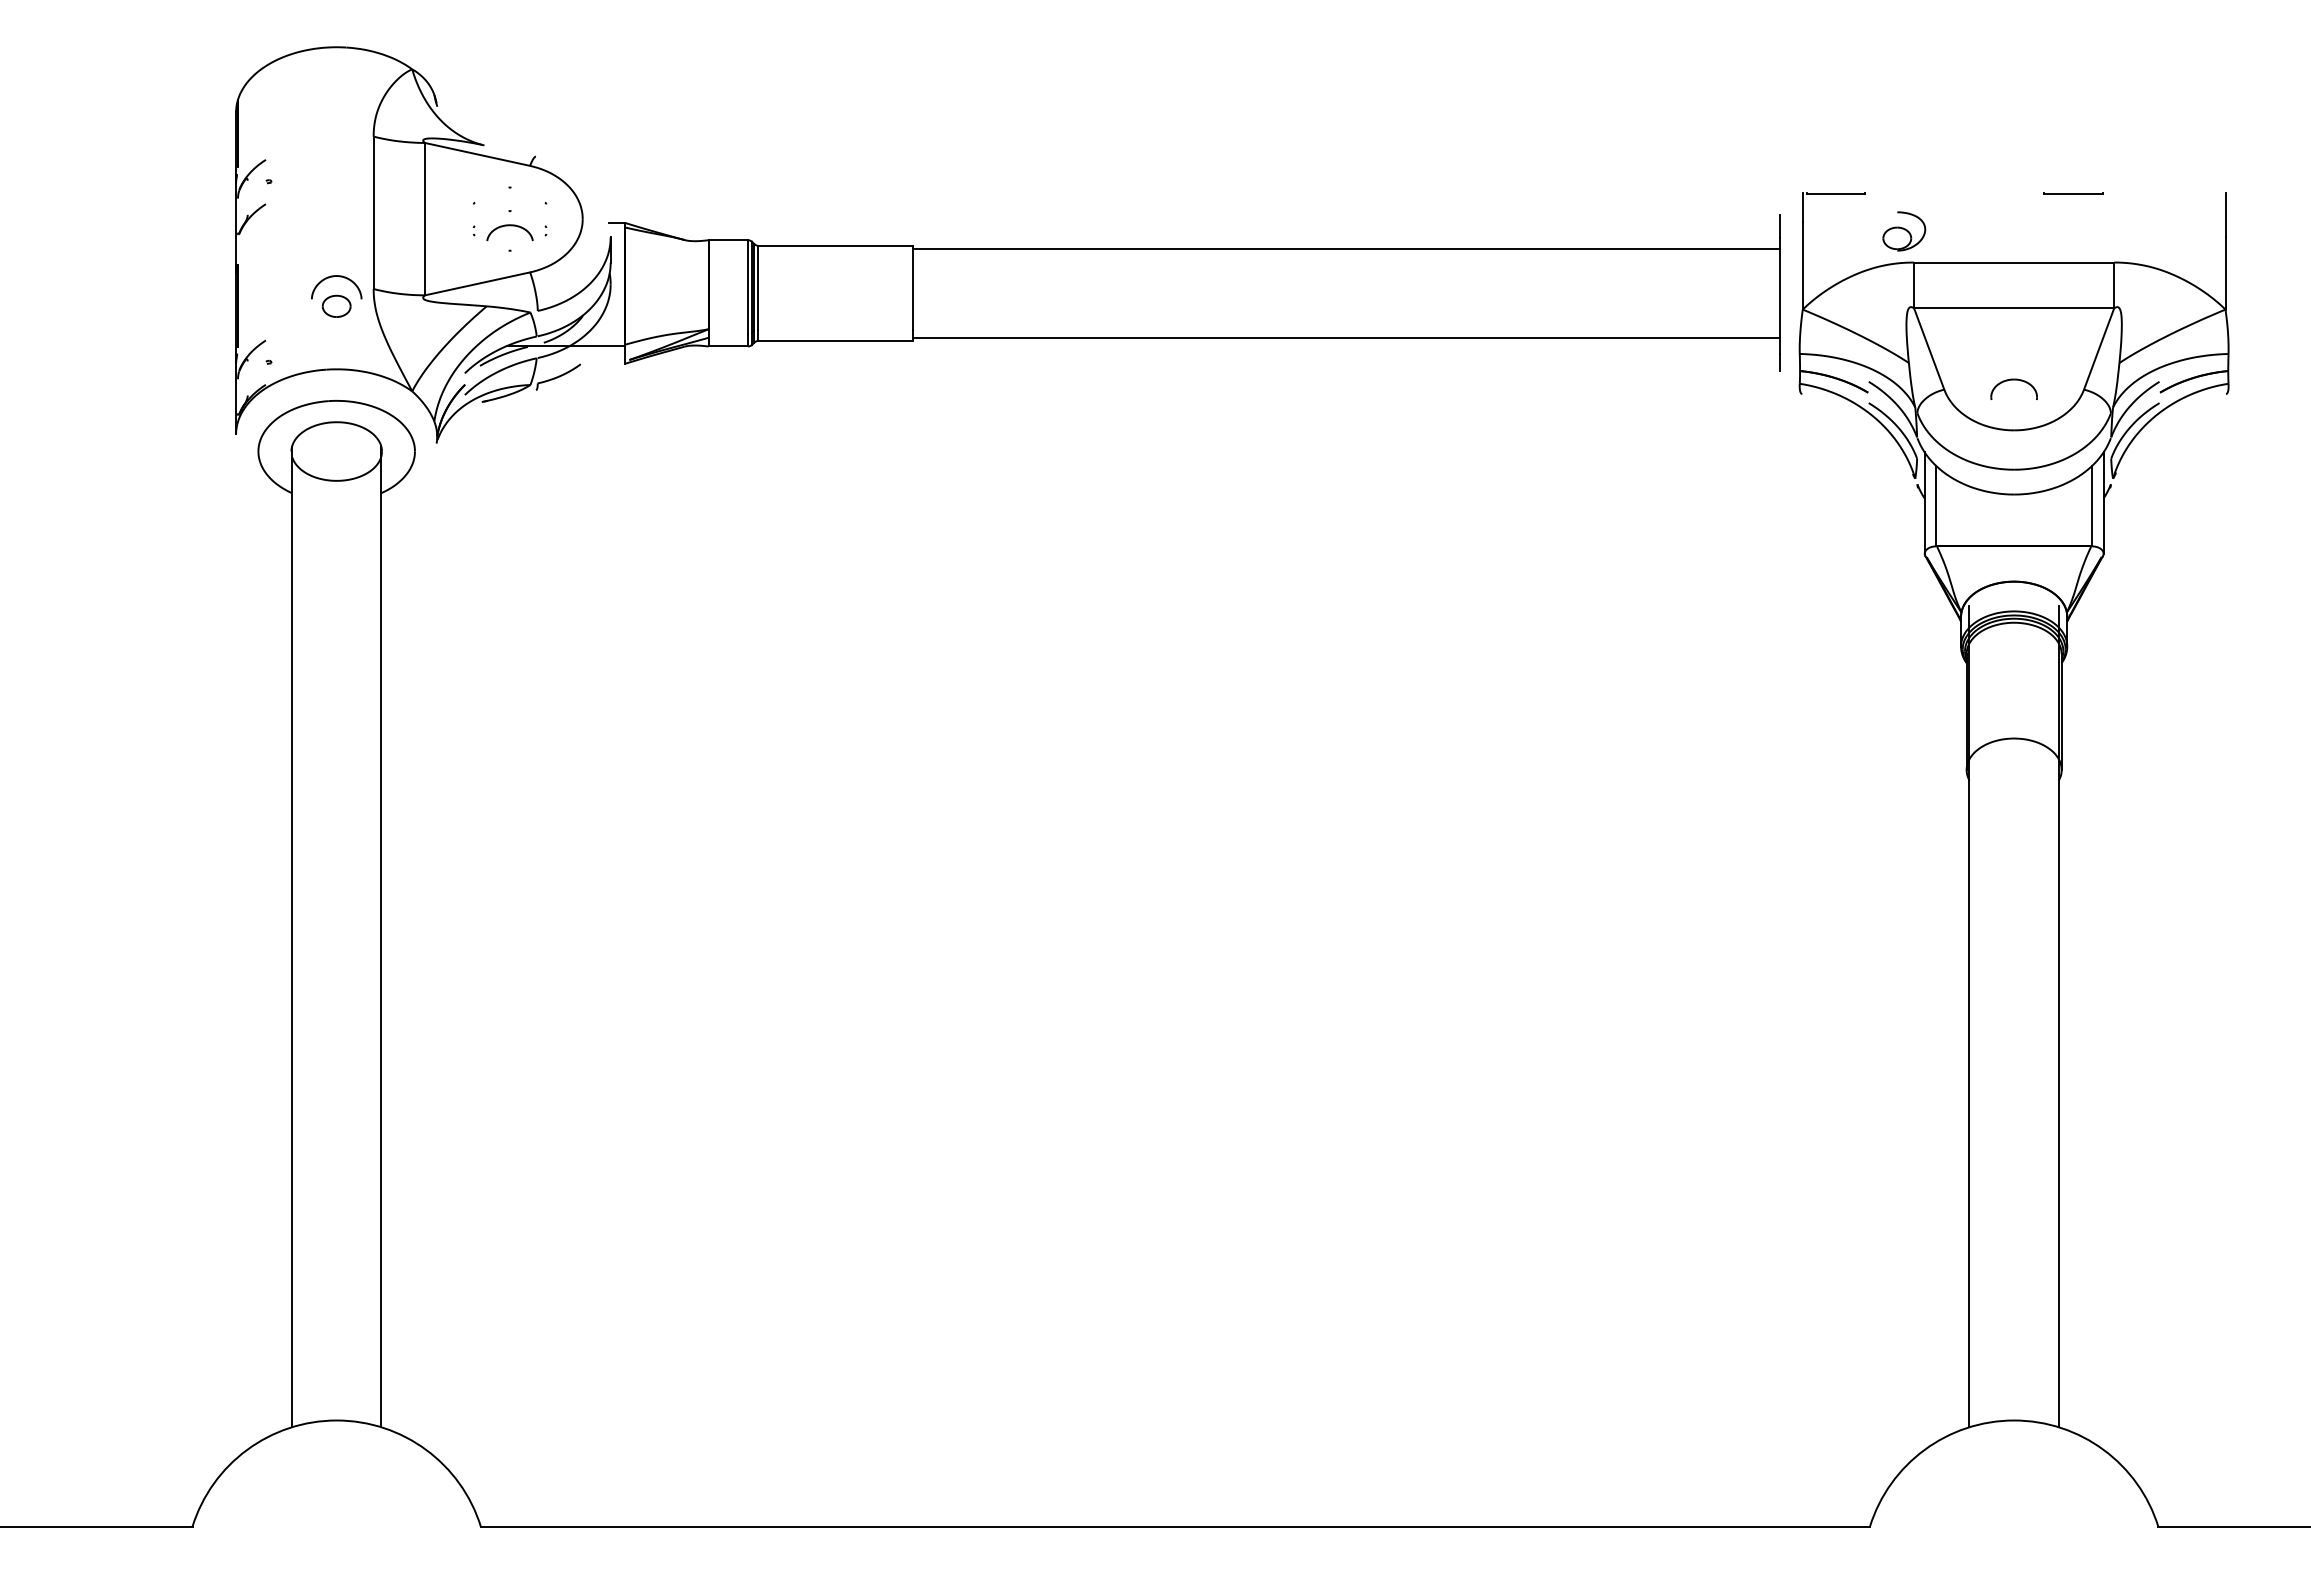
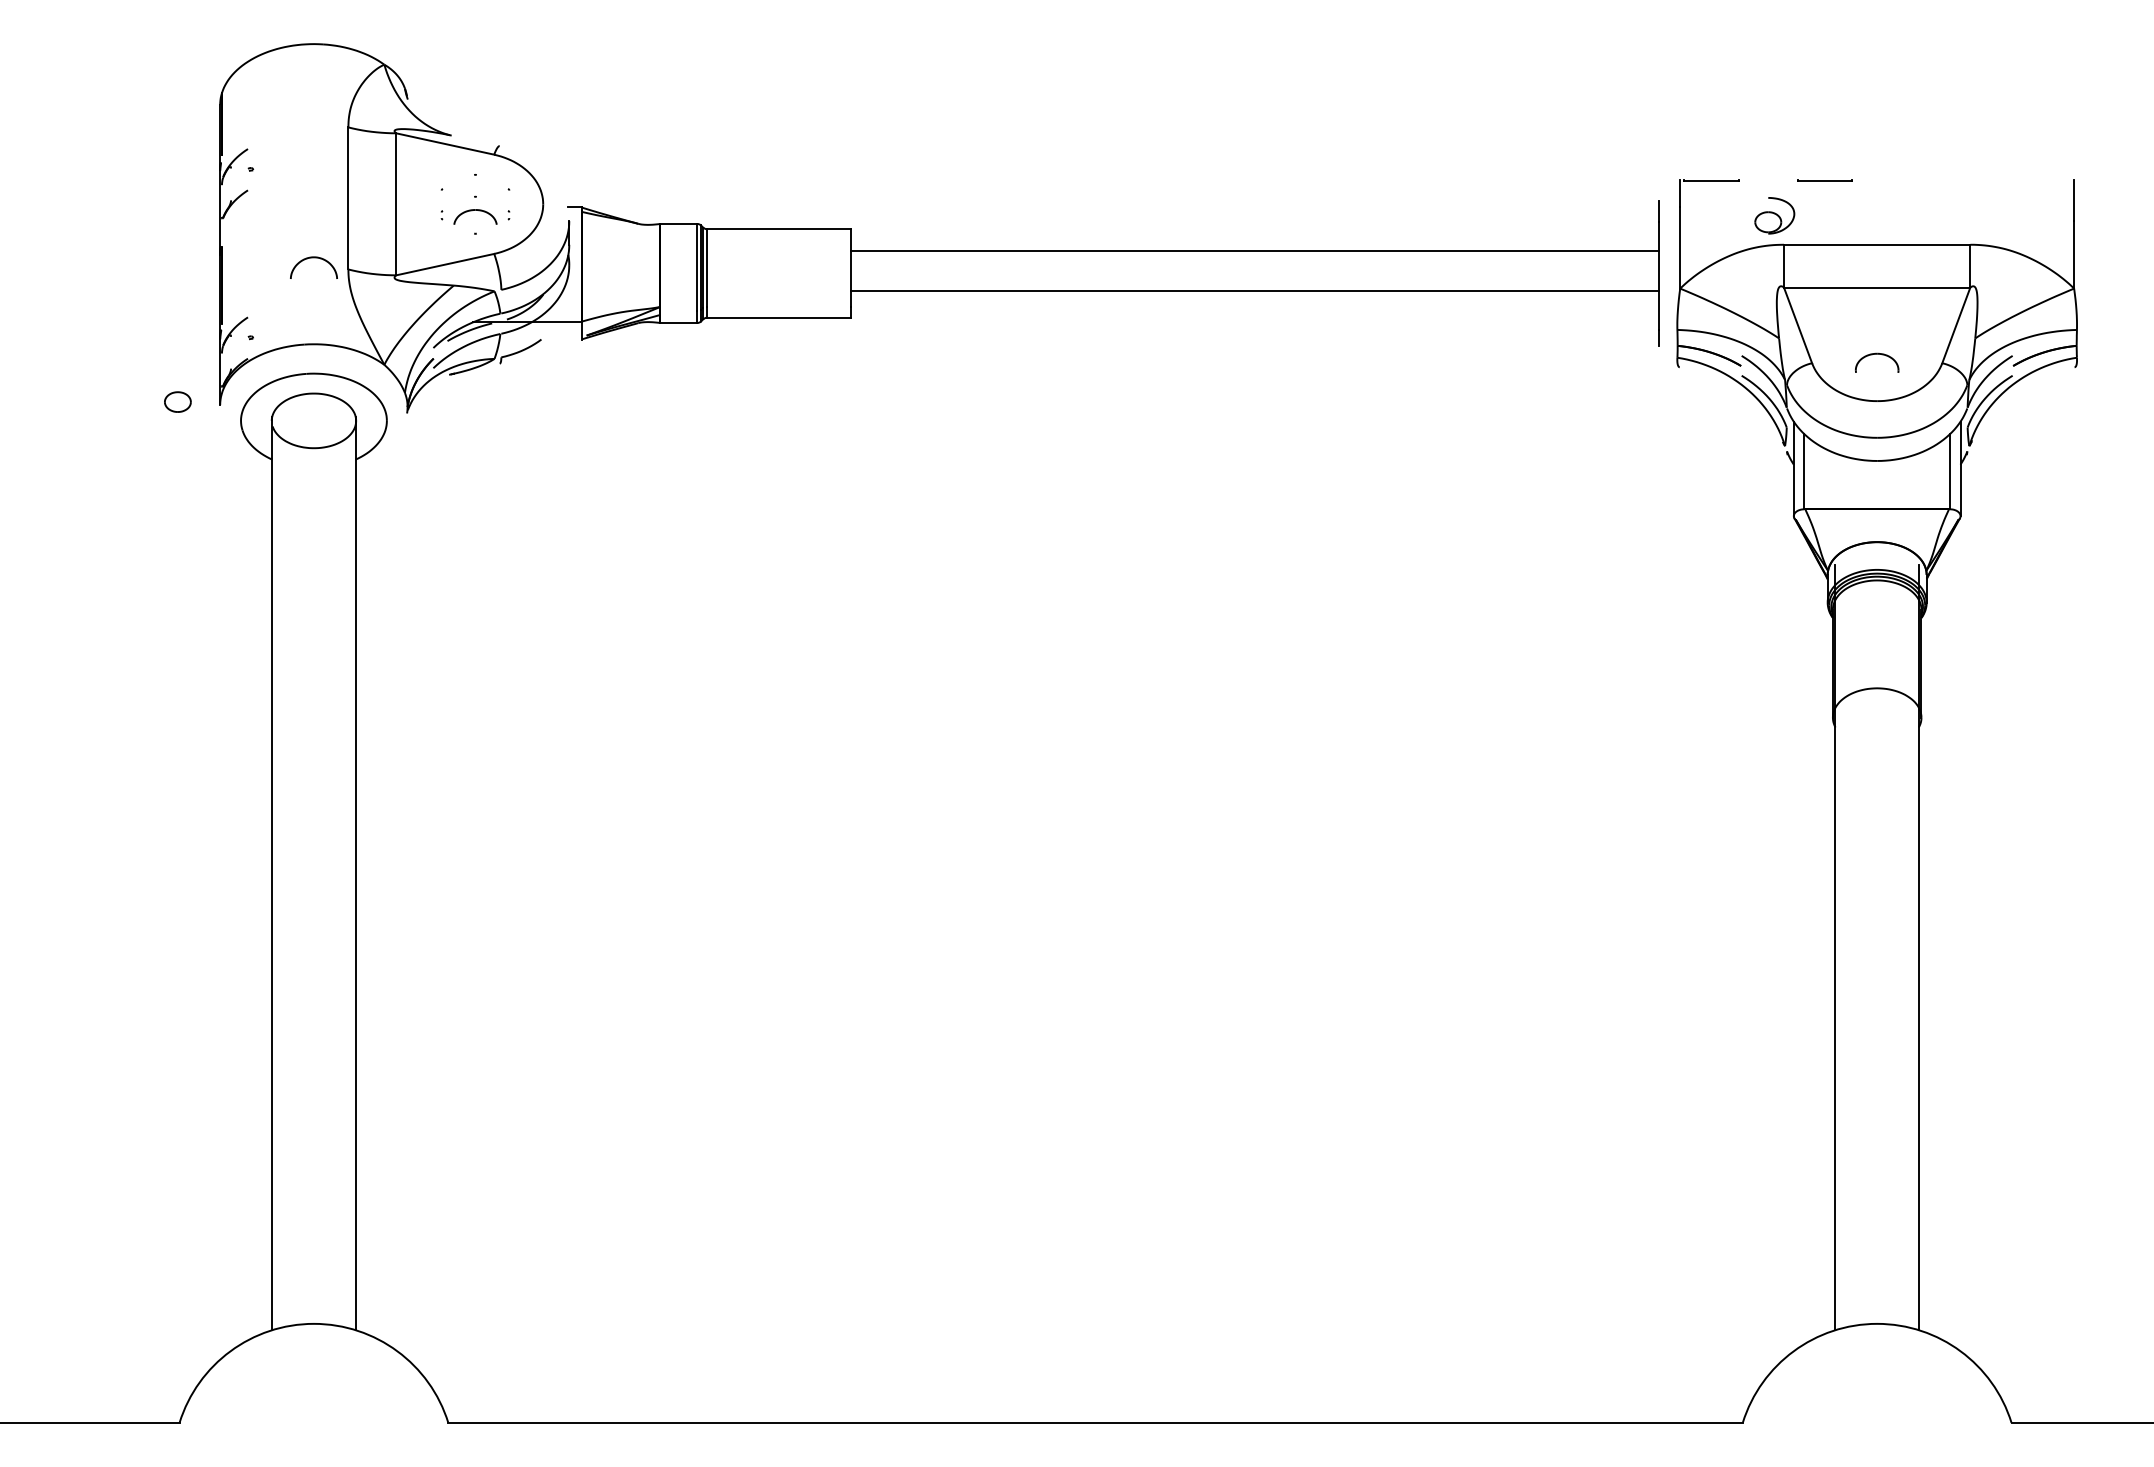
line: (2073, 193) -> (1825, 180), moved
line: (1346, 248) -> (1254, 290), moved
part: (336, 305) -> (177, 401), moved
line: (1346, 338) -> (1254, 251), moved

